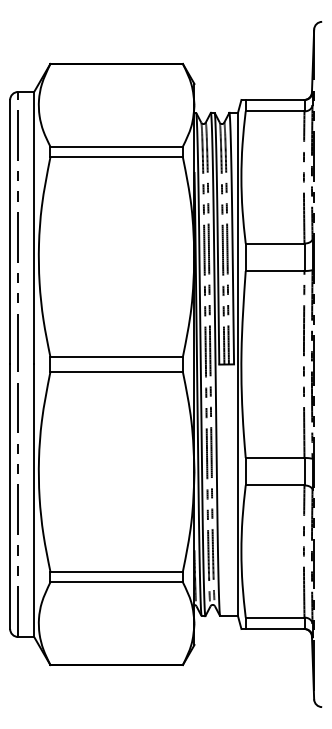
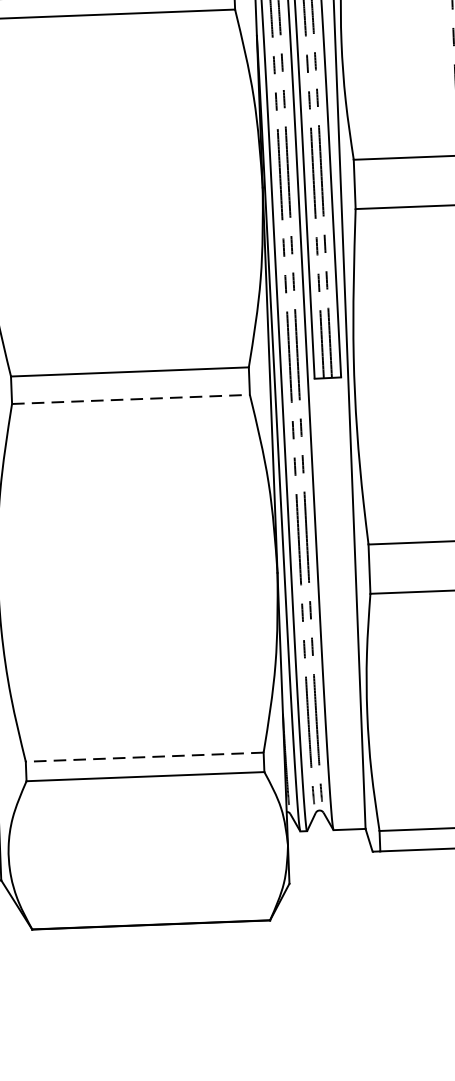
line: (117, 372) -> (132, 399), solid -> dashed
line: (116, 571) -> (144, 757), solid -> dashed

